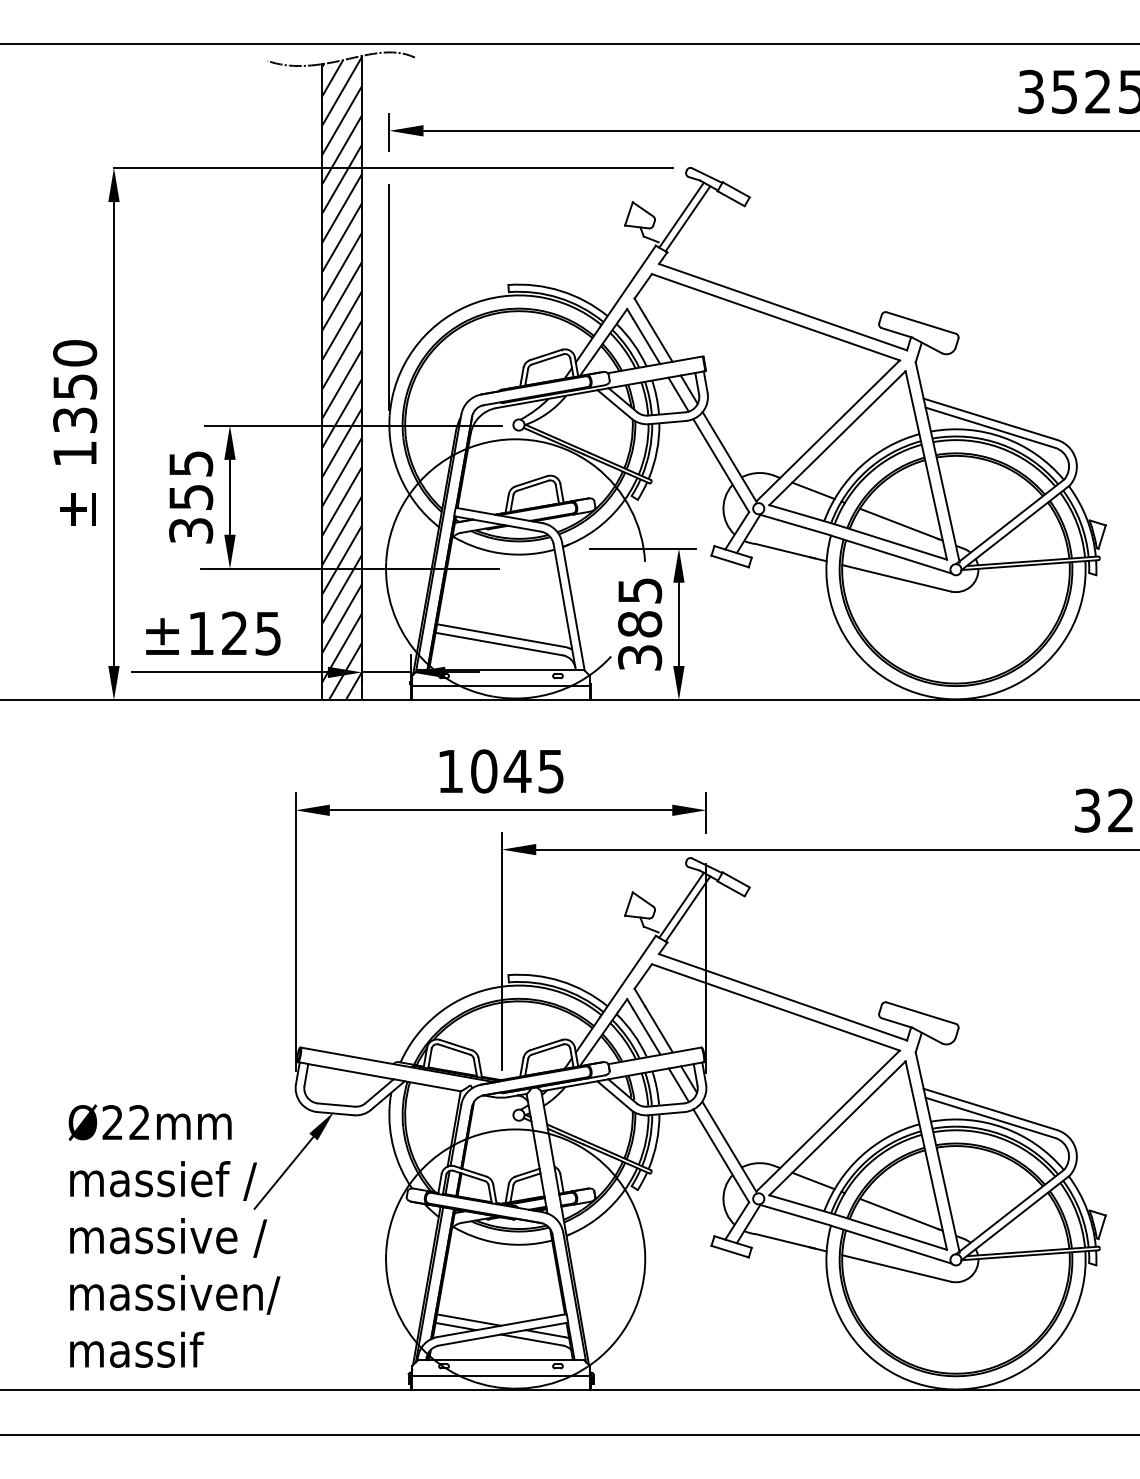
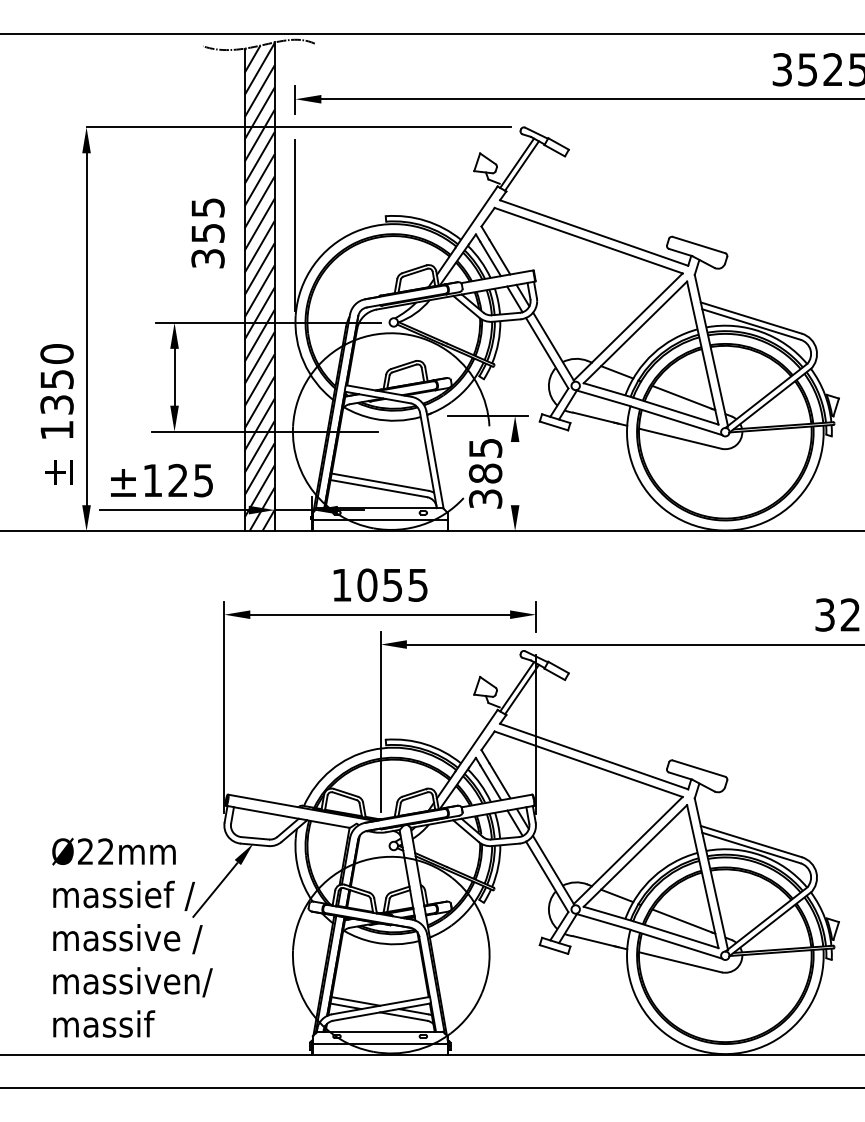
text: (74, 433) -> (56, 414), moved
text: (190, 497) -> (207, 233), moved
line: (679, 624) -> (515, 473), removed
text: (517, 771) -> (392, 585), 1045 -> 1055

